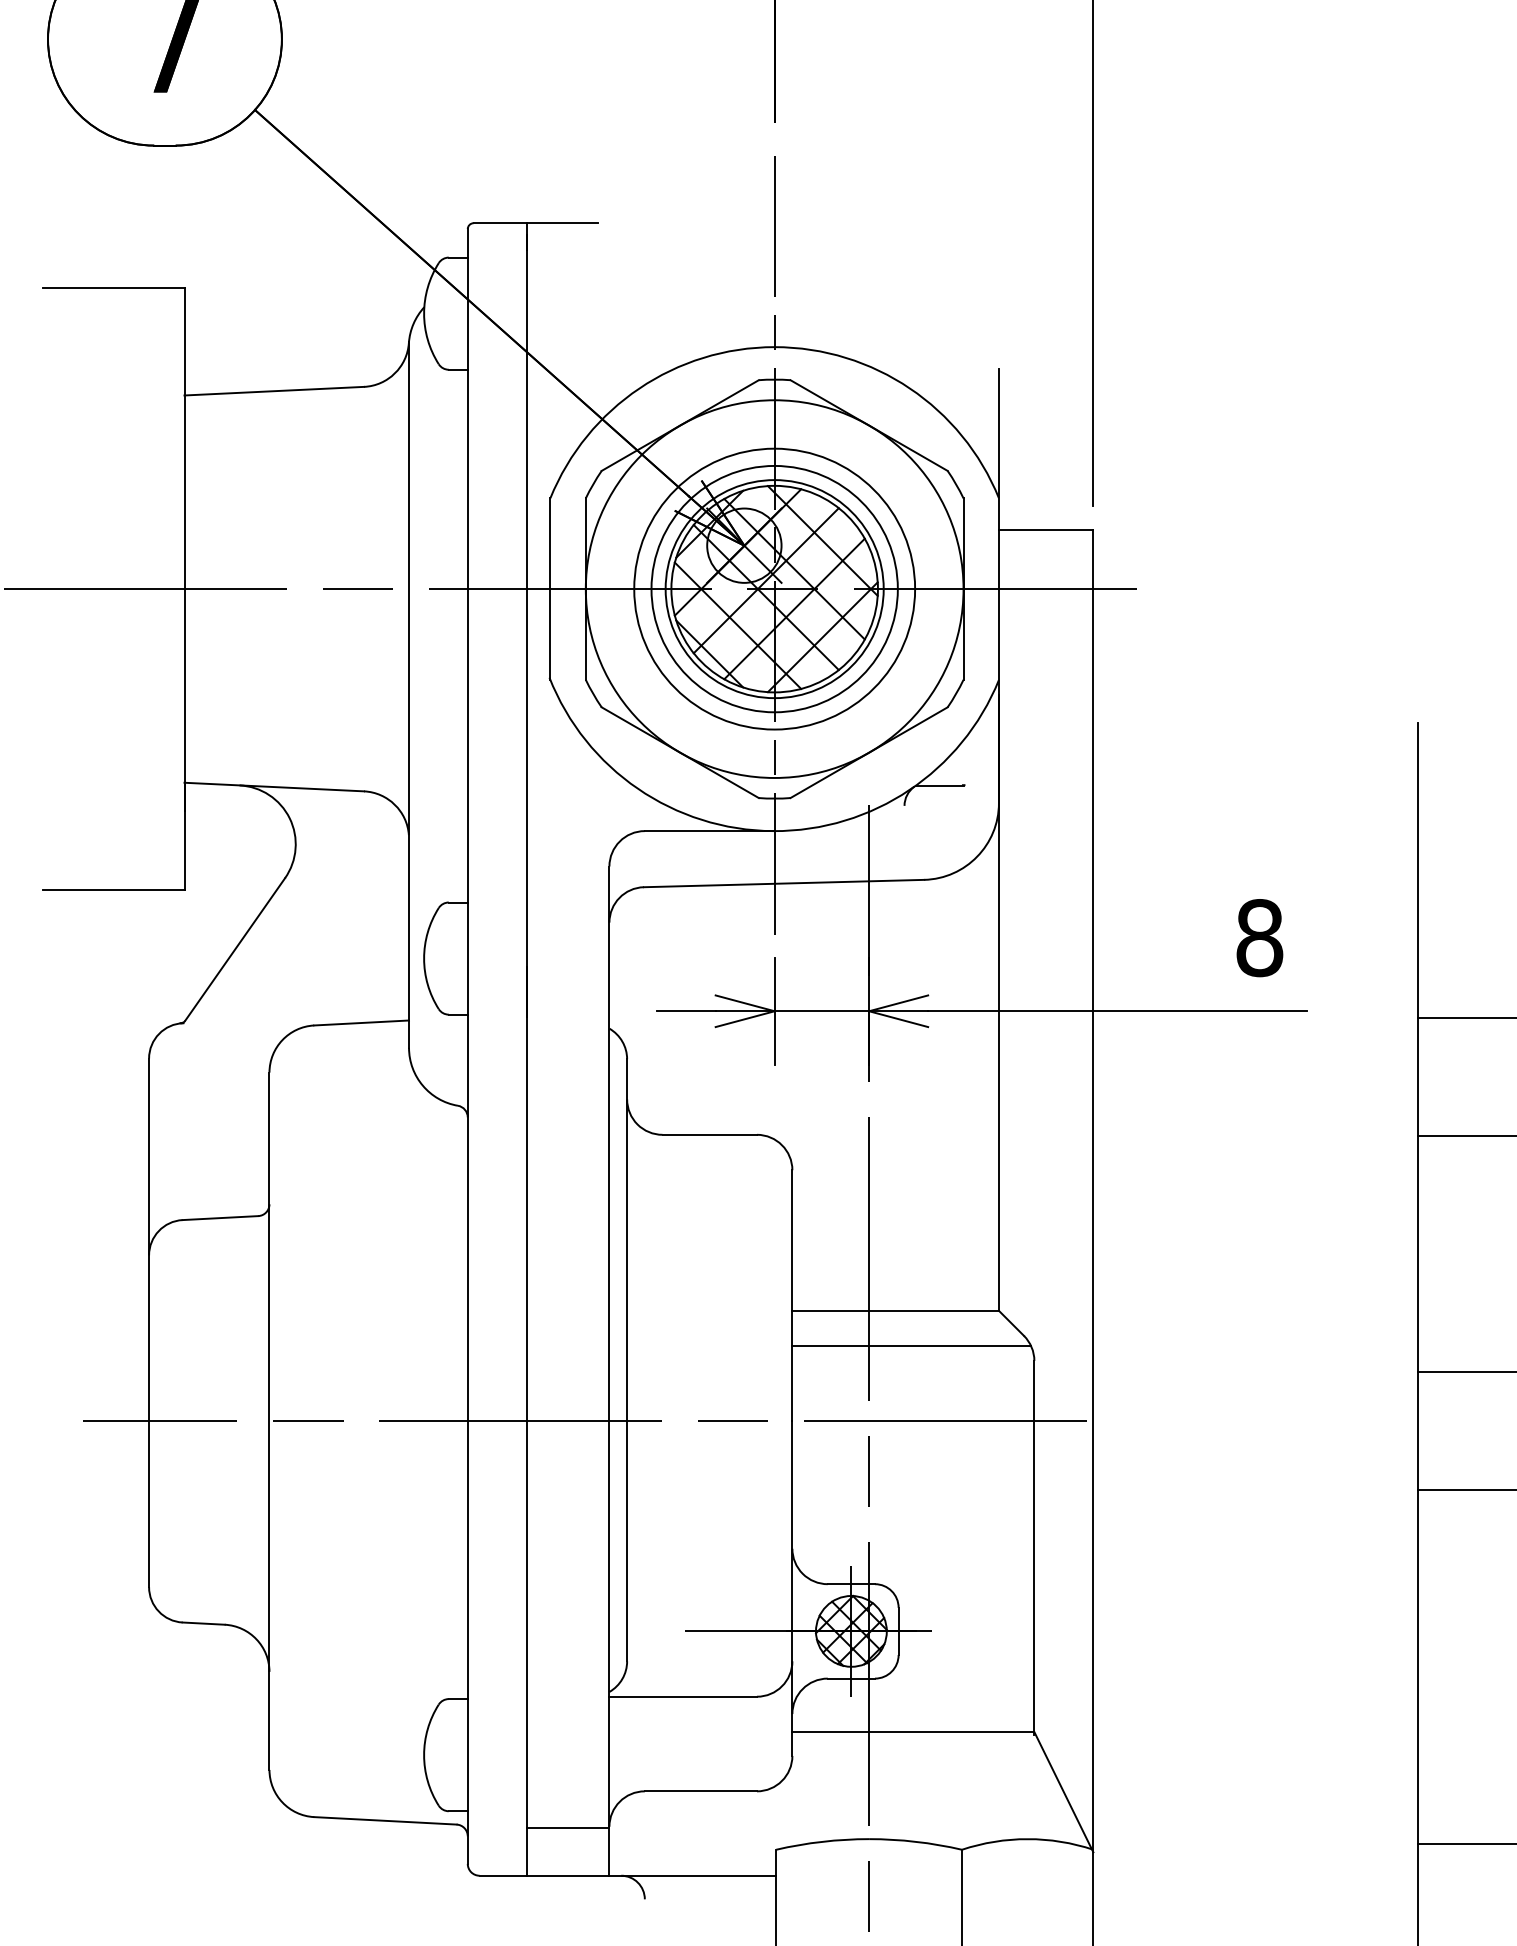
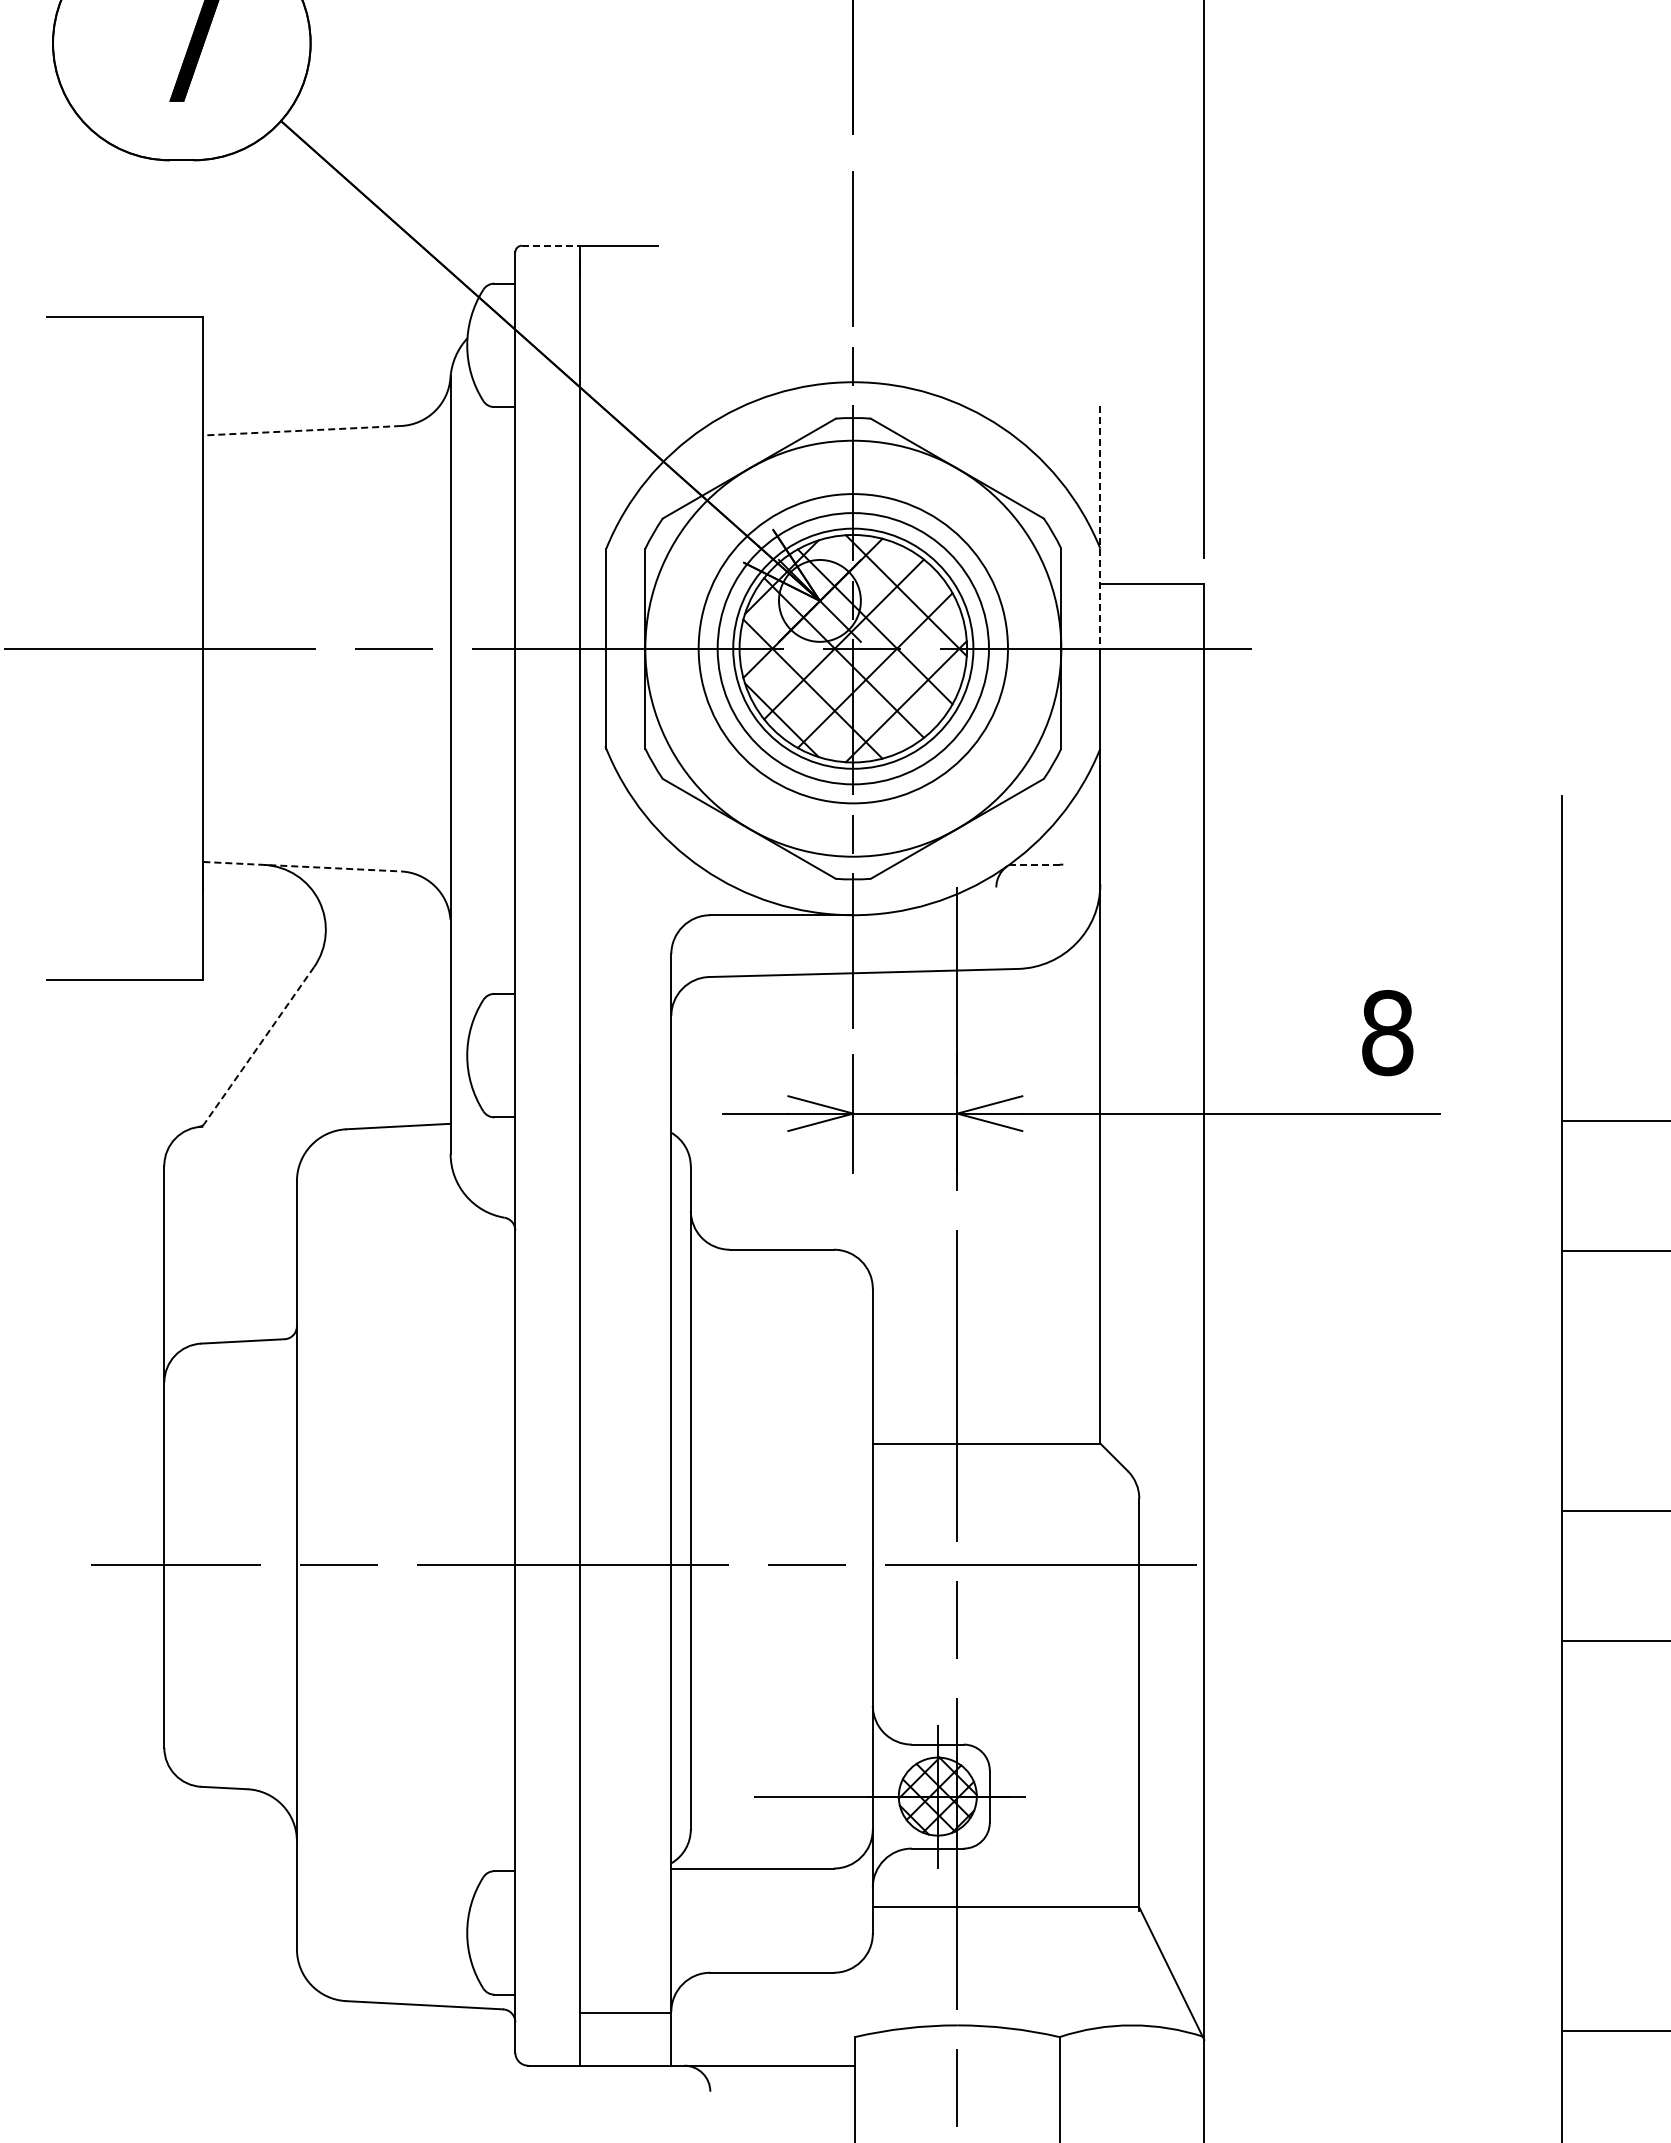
line: (500, 222) -> (551, 245), solid -> dashed
line: (274, 390) -> (302, 430), solid -> dashed
line: (999, 479) -> (1100, 528), solid -> dashed
line: (940, 785) -> (1035, 865), solid -> dashed
line: (274, 786) -> (302, 866), solid -> dashed
line: (235, 949) -> (259, 1045), solid -> dashed
line: (911, 1346) -> (1003, 1482), removed

